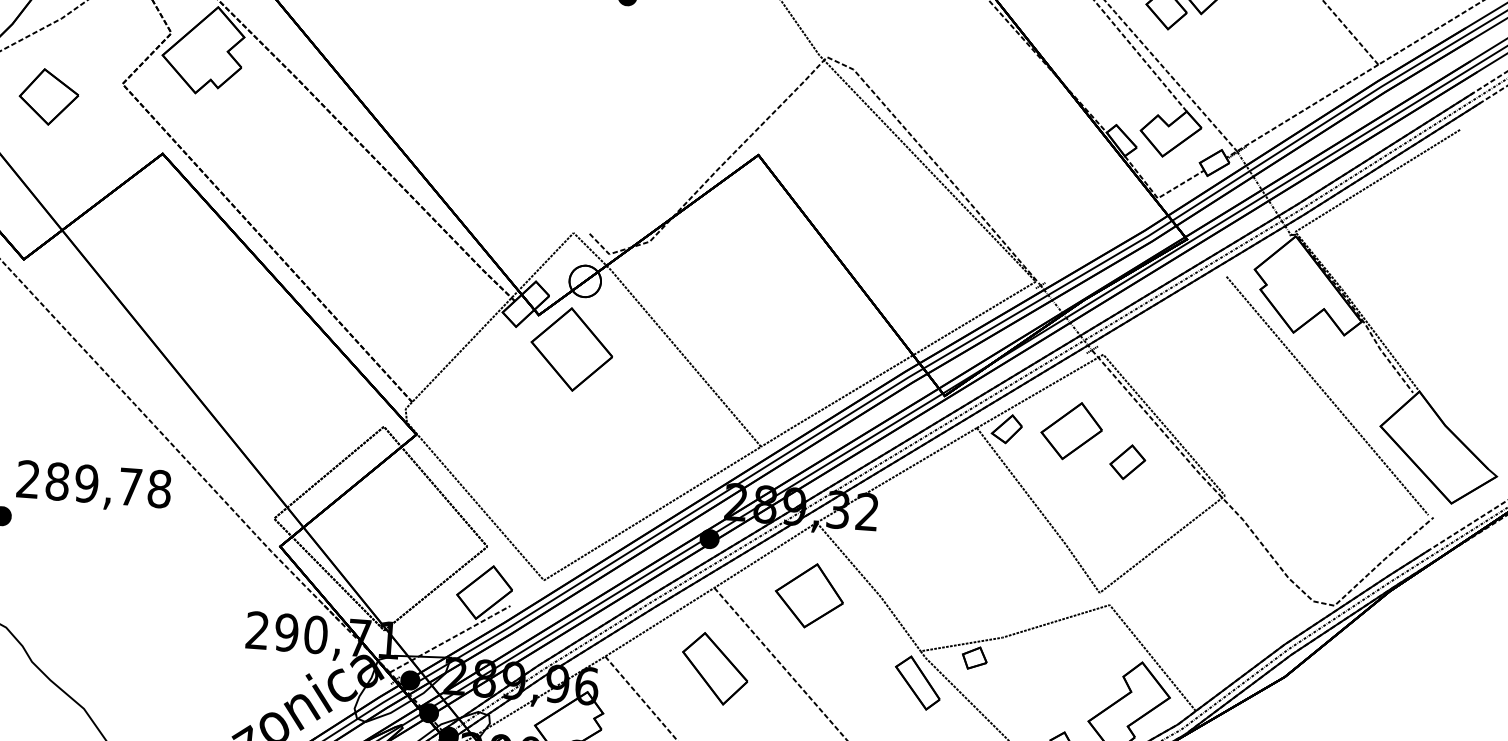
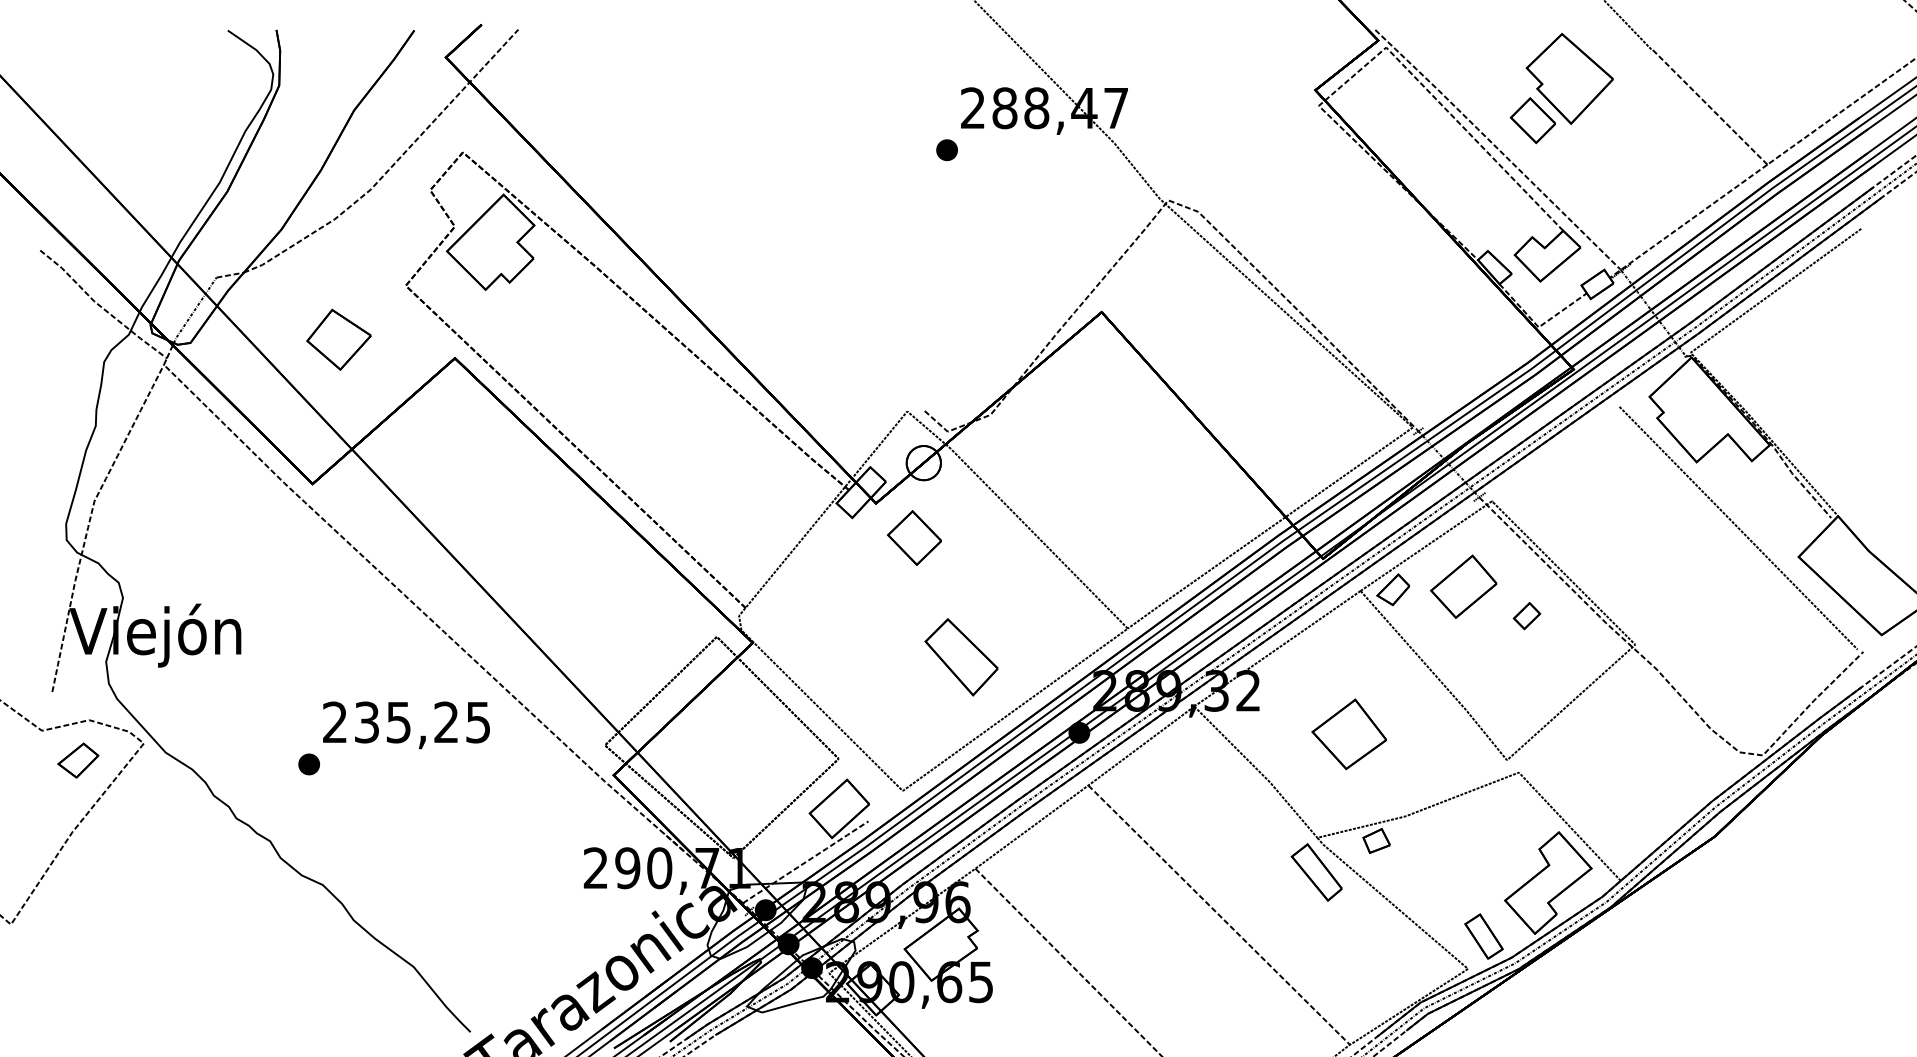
part: (48, 96) -> (338, 339), moved
part: (571, 348) -> (914, 537), size x0.6
part: (1127, 461) -> (1526, 615), size x0.7
text: (108, 485) -> (422, 722), 289,78 -> 235,25
part: (808, 595) -> (1348, 734), moved
part: (714, 669) -> (961, 657), moved

